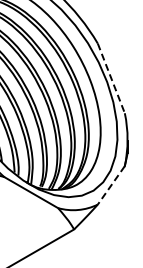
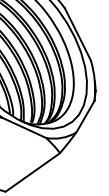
line: (111, 78) -> (77, 34), dashed -> solid
line: (111, 185) -> (85, 116), dashed -> solid

